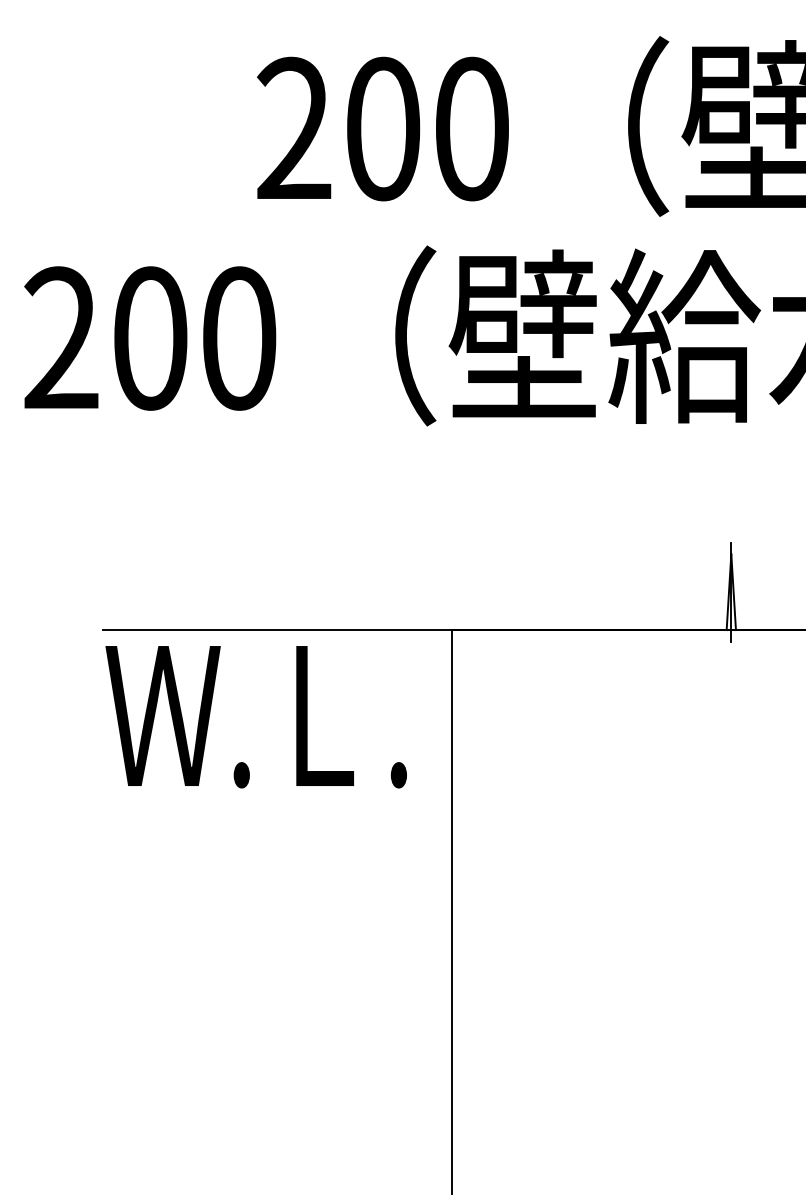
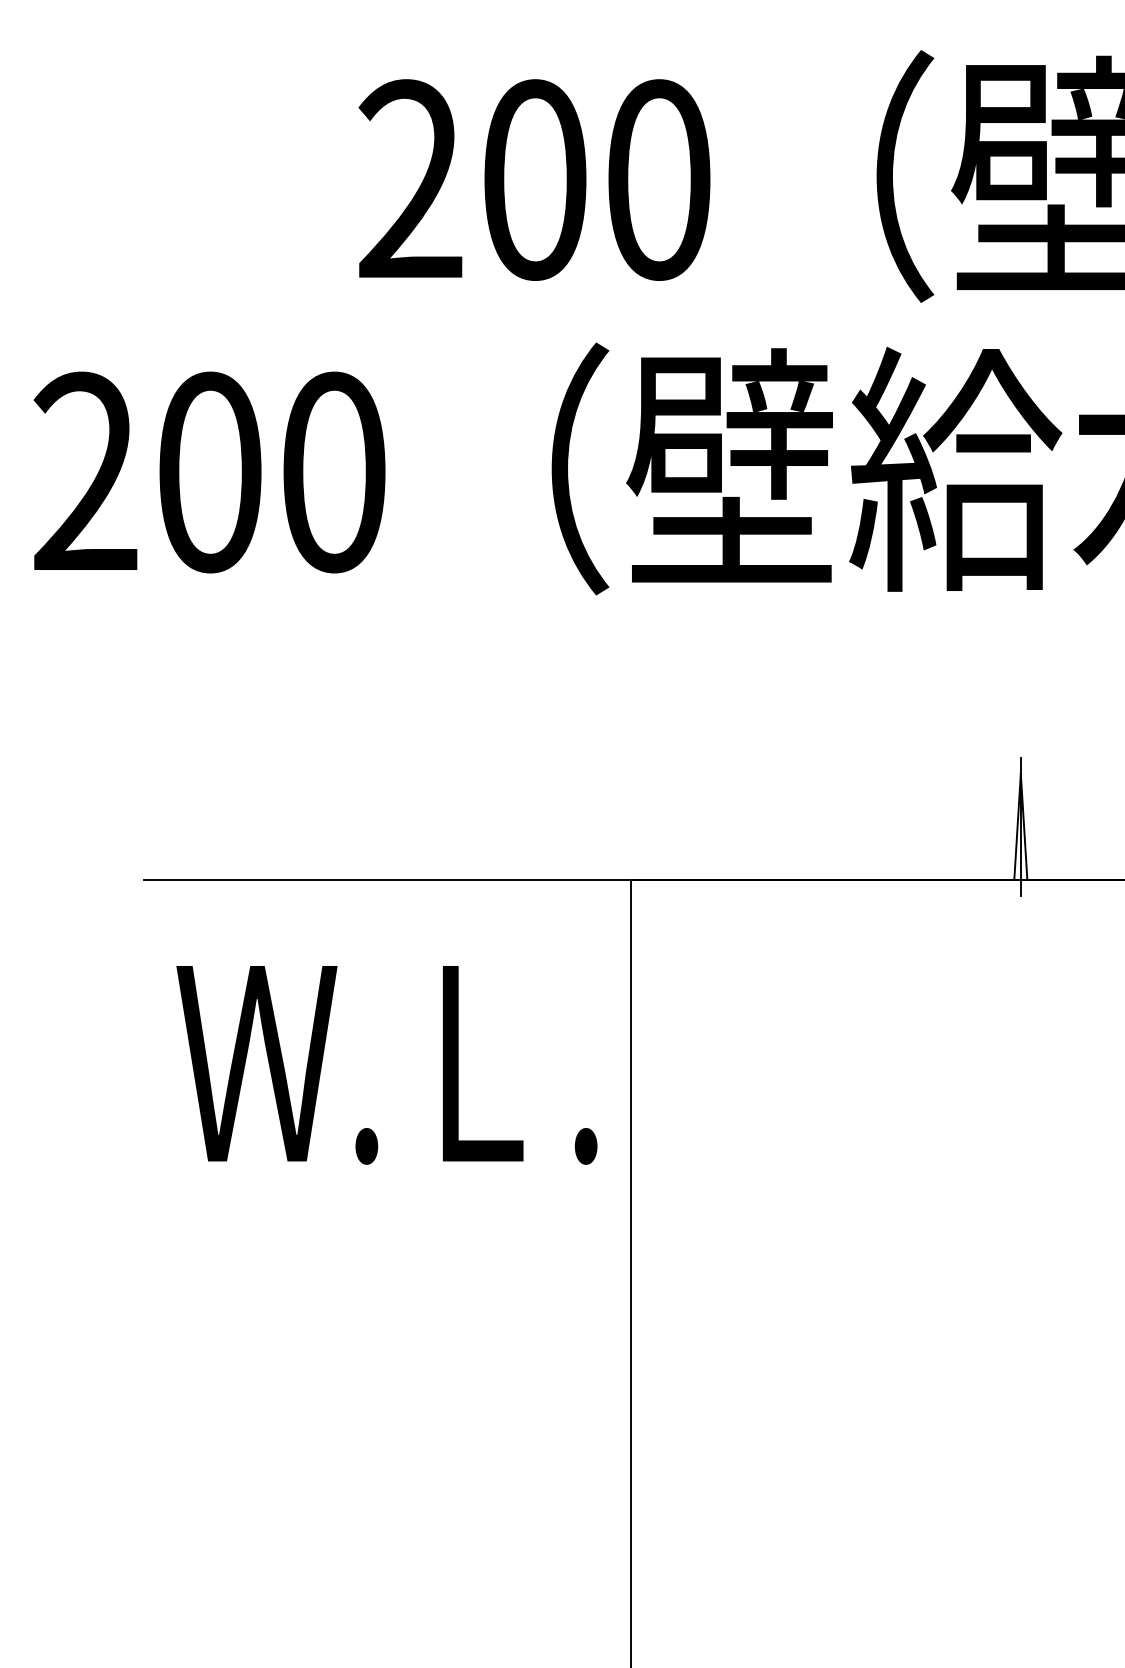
text: (255, 717) -> (385, 1065), moved

